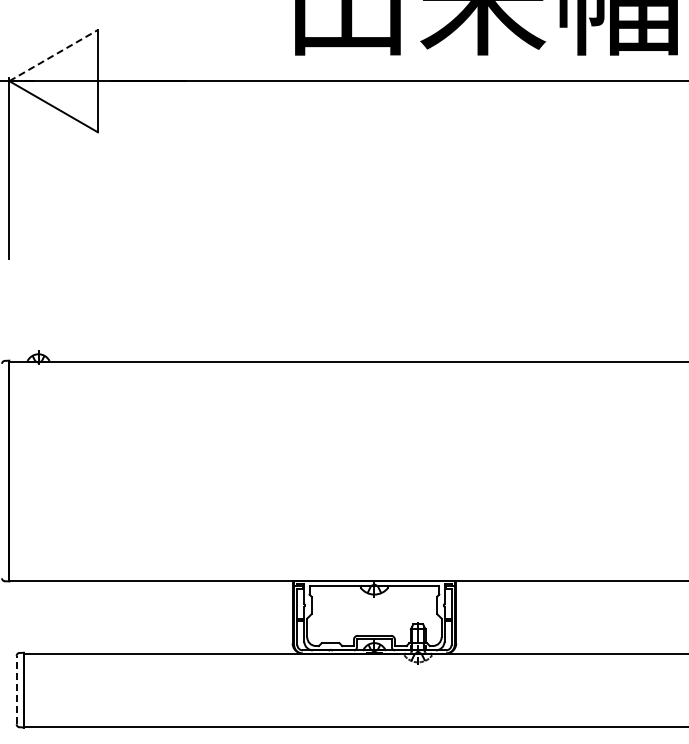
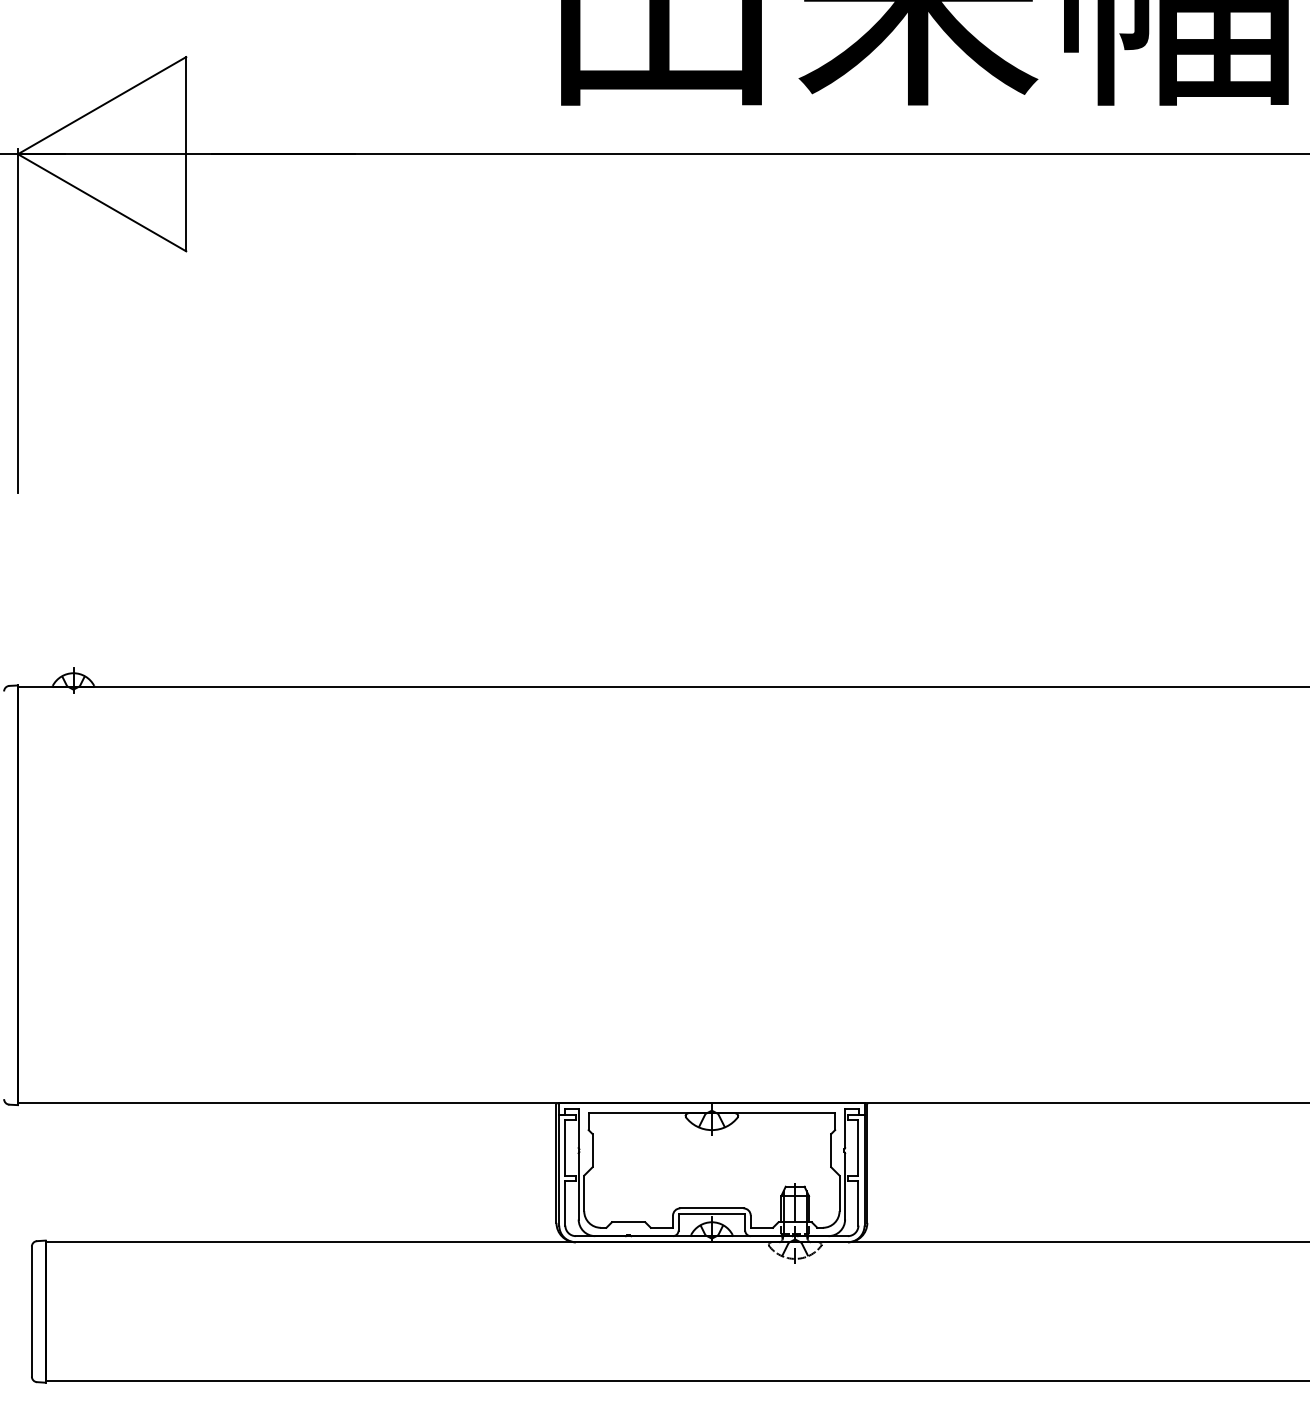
line: (54, 55) -> (103, 105), dashed -> solid
line: (16, 689) -> (31, 1310), dashed -> solid

